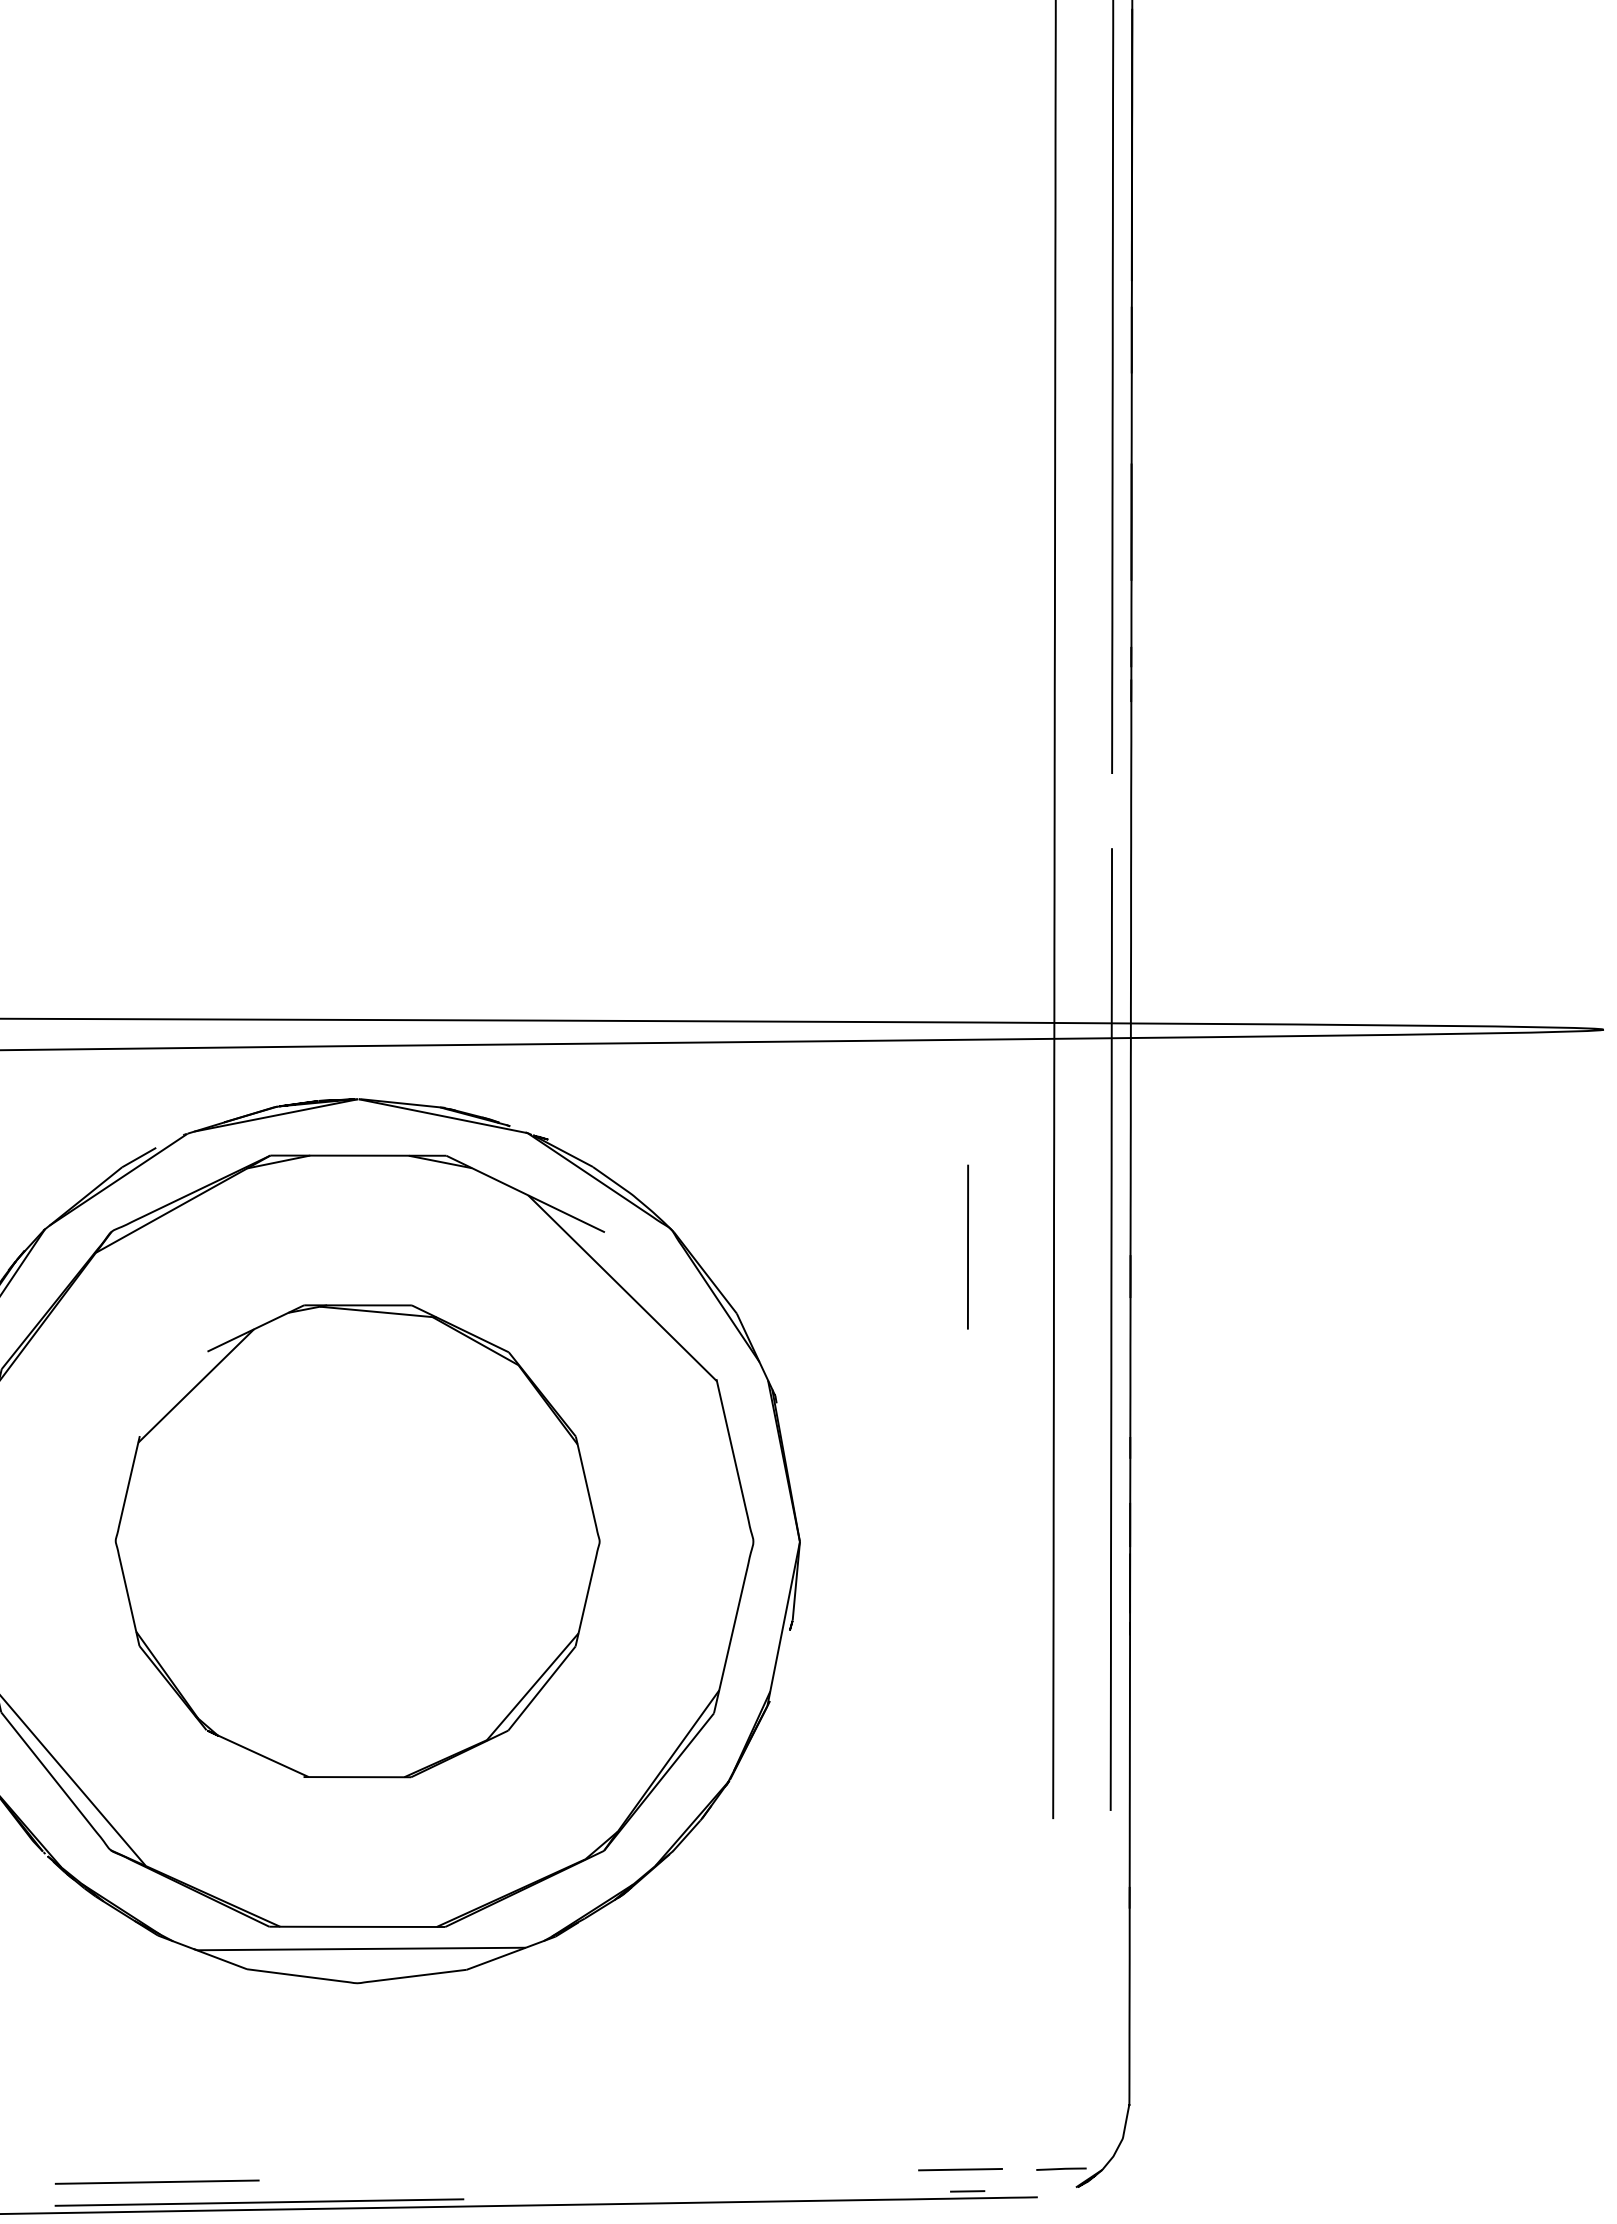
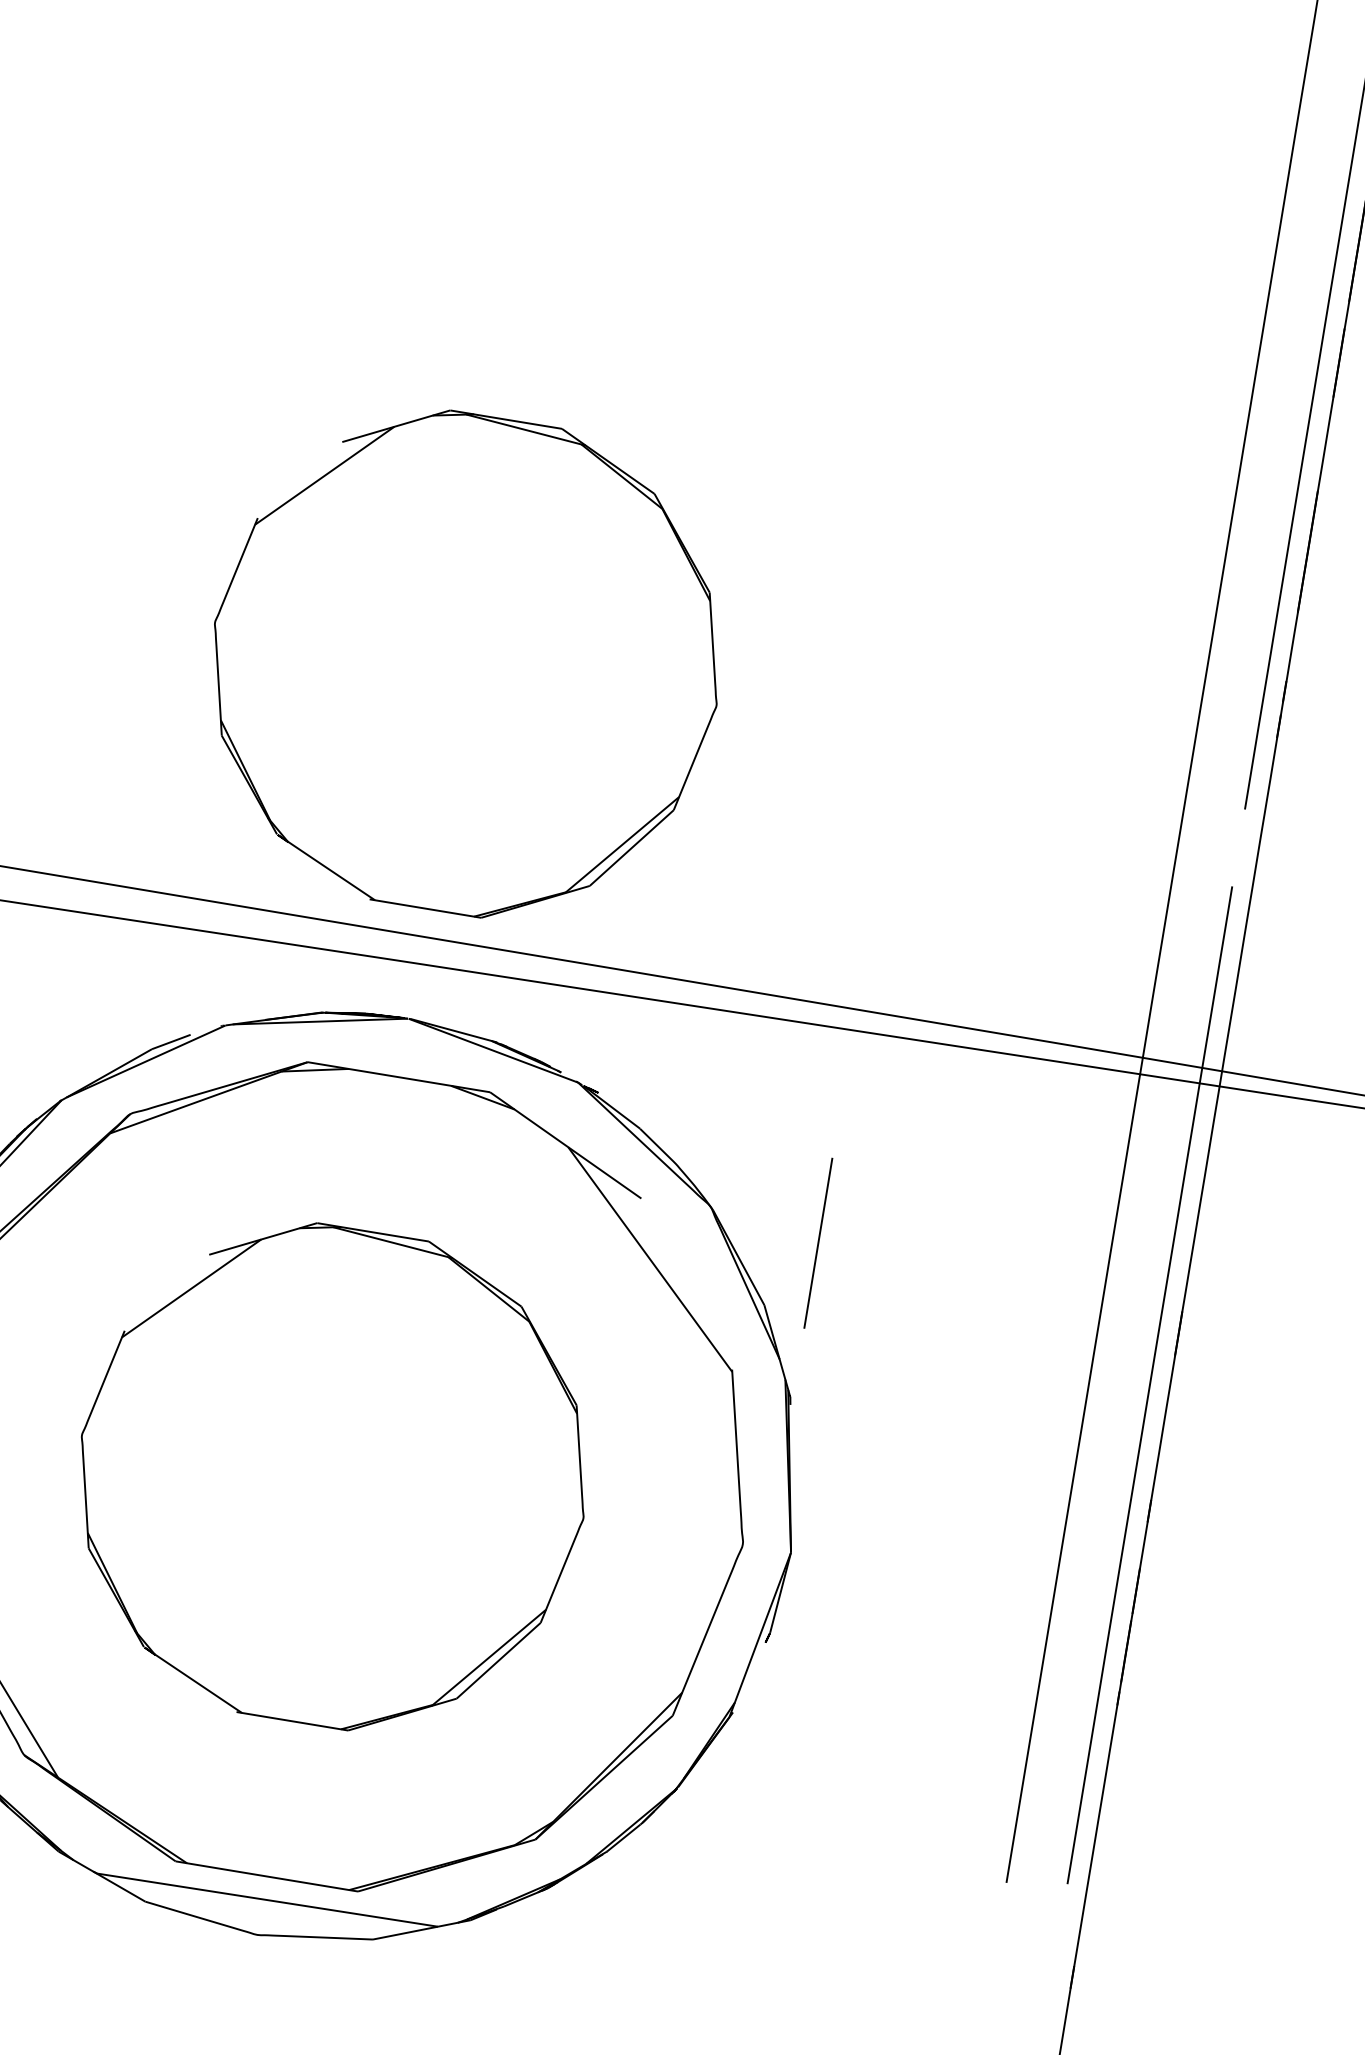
part: (357, 757) -> (465, 664), added
line: (967, 1246) -> (817, 1242), moved

